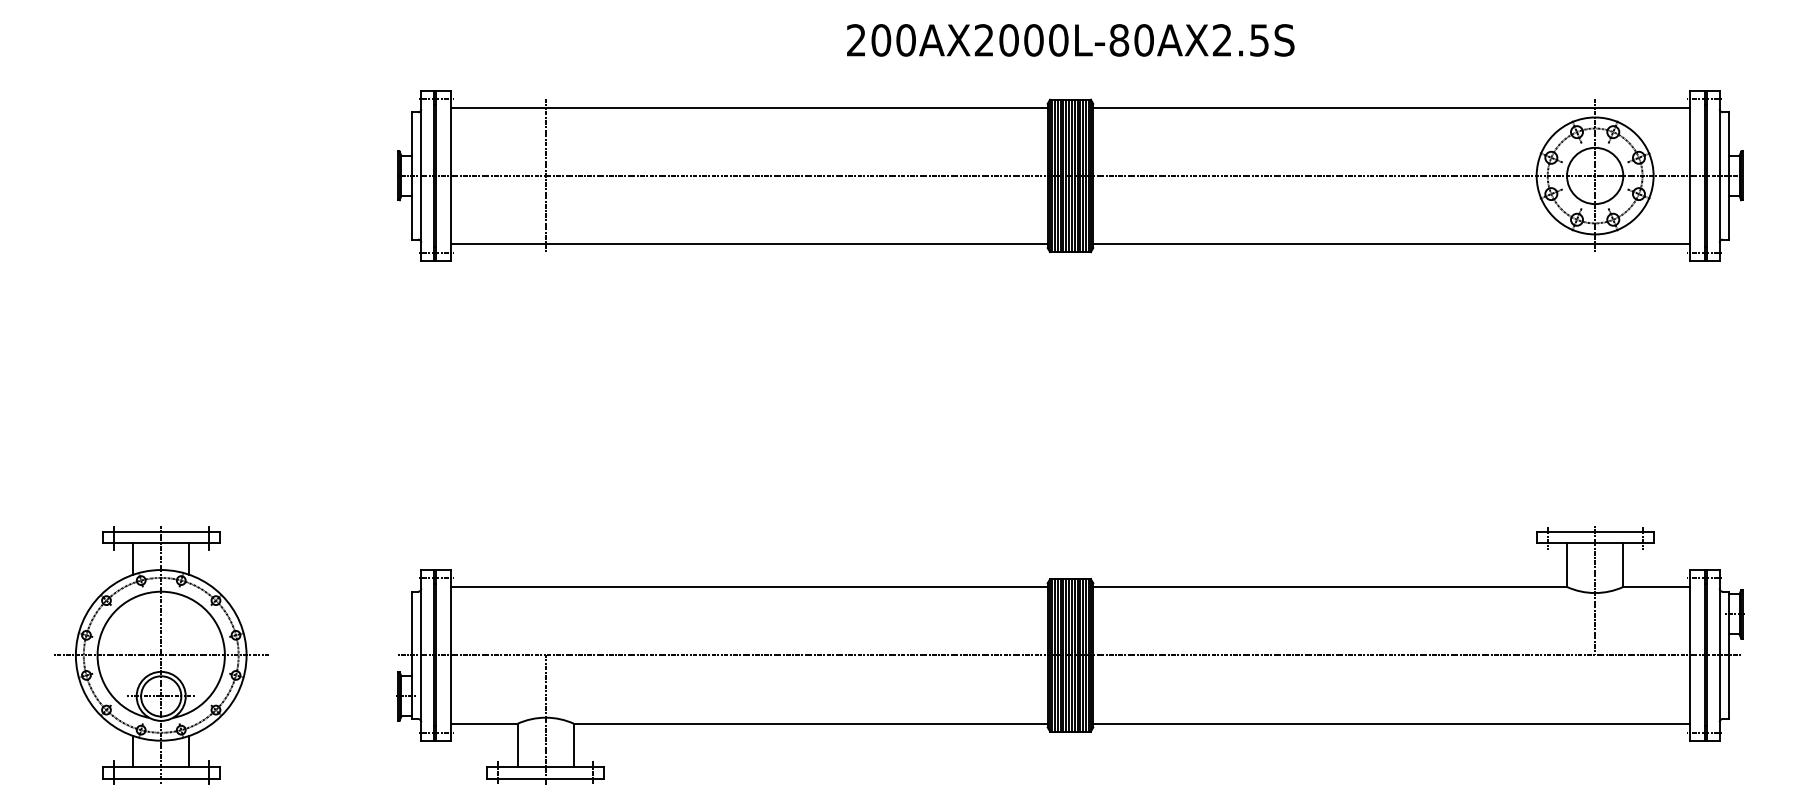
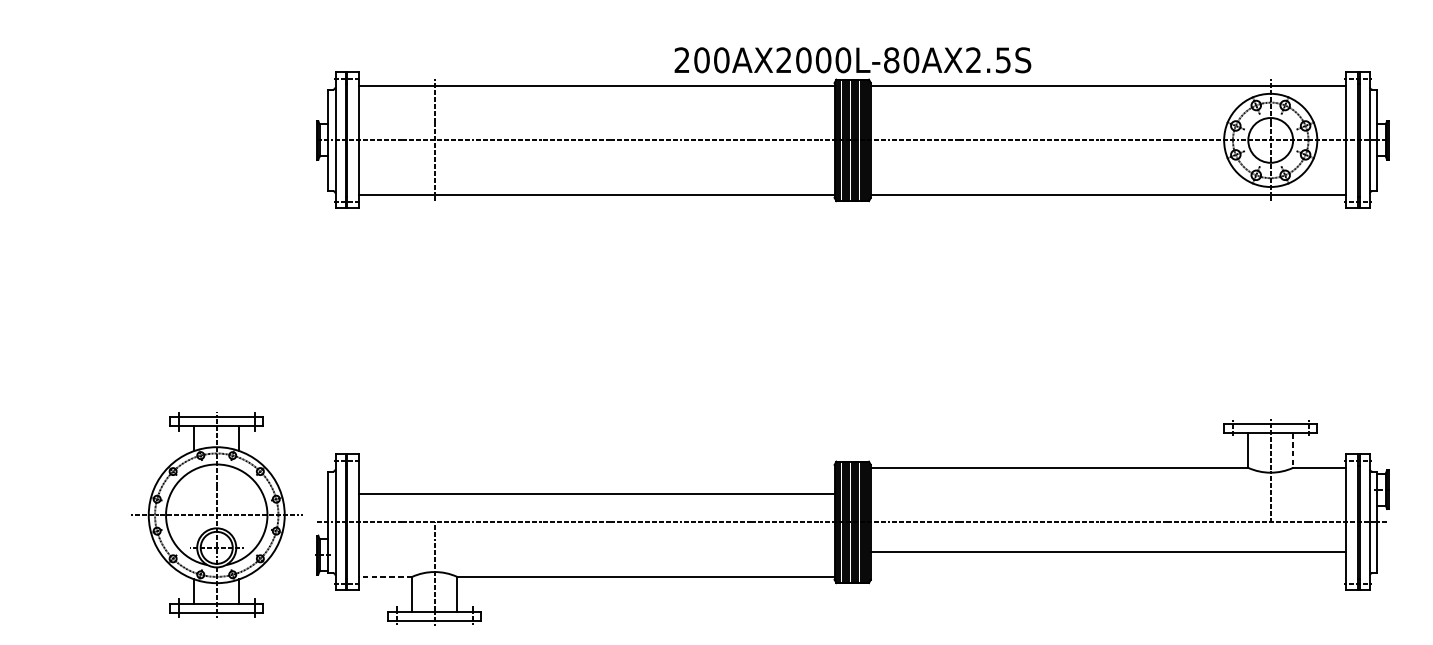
text: (1070, 40) -> (852, 60), moved
line: (1623, 565) -> (1293, 450), solid -> dashed
line: (749, 587) -> (596, 494), moved
part: (161, 655) -> (216, 515), moved
line: (483, 723) -> (385, 576), solid -> dashed
line: (1391, 723) -> (1108, 551), moved

